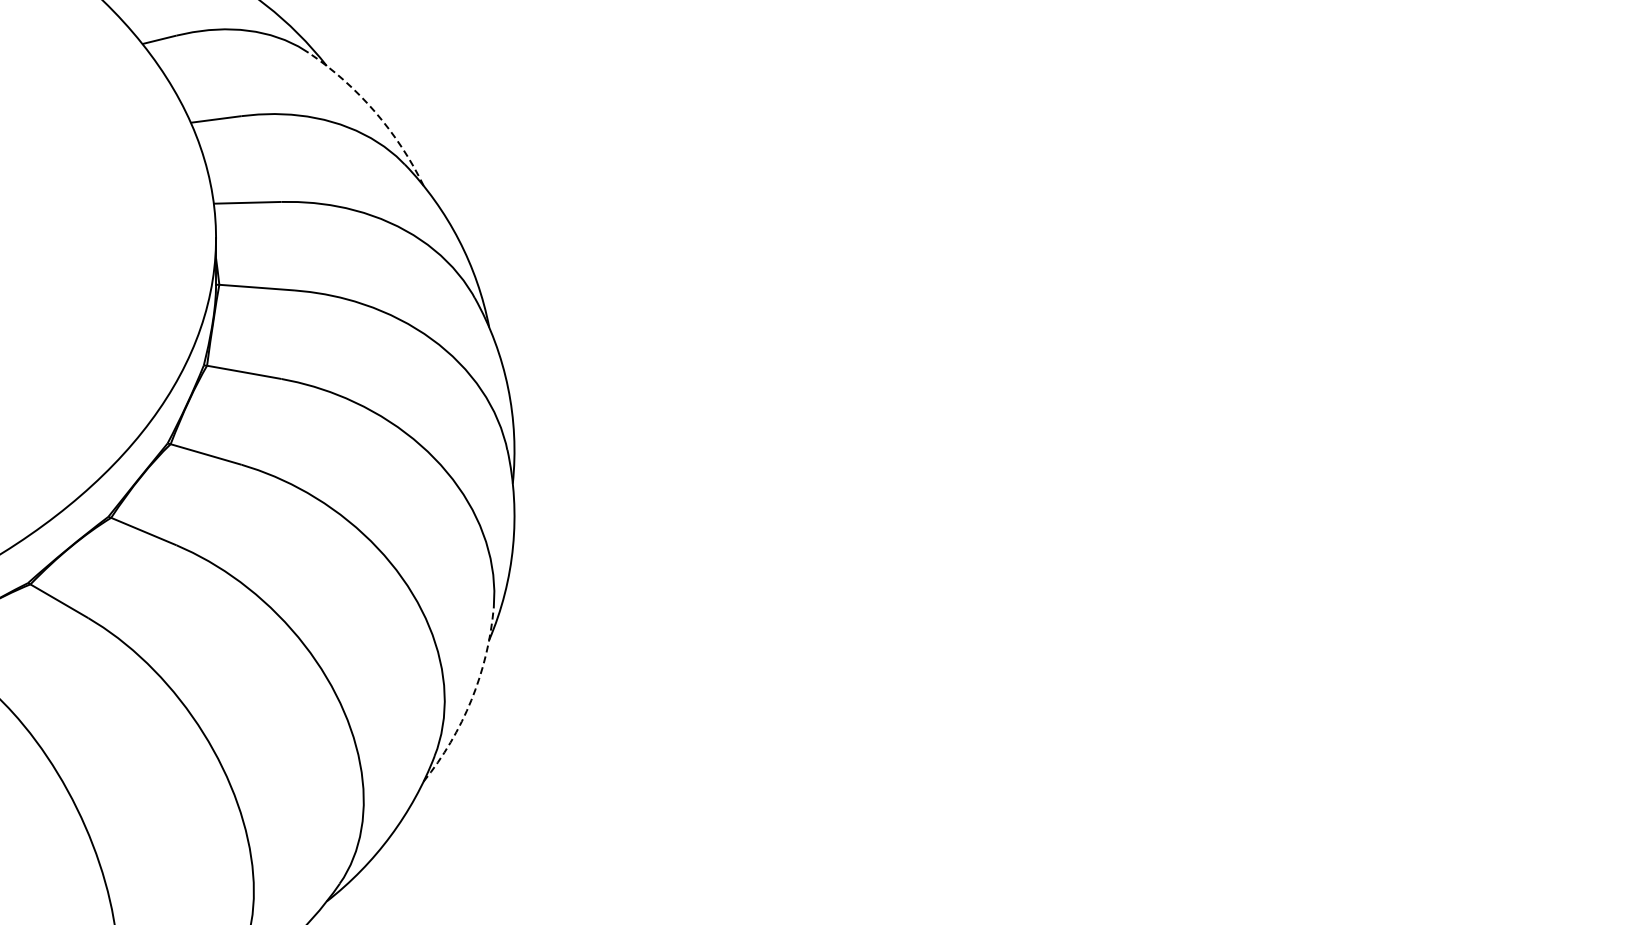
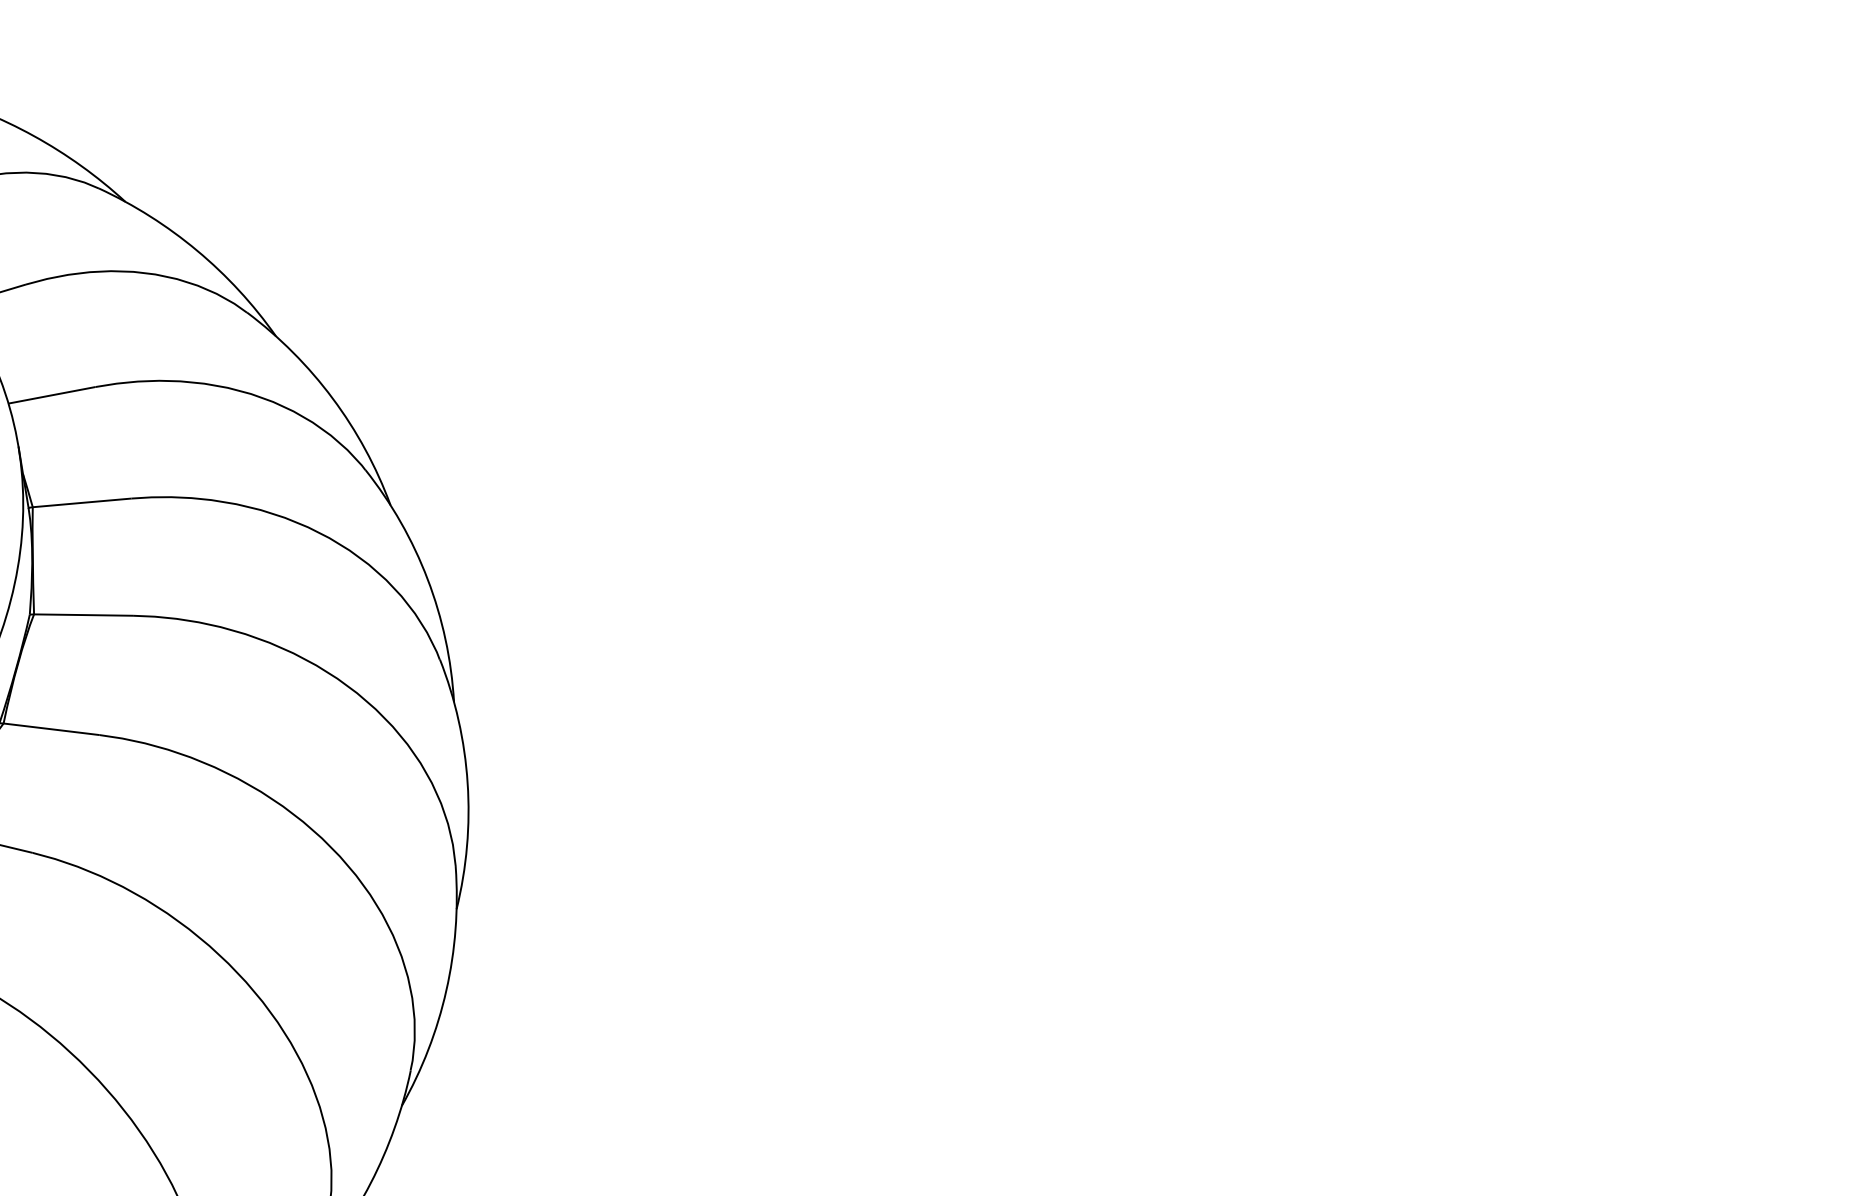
arc: (374, 111) -> (196, 250), dashed -> solid
arc: (471, 700) -> (446, 990), dashed -> solid

